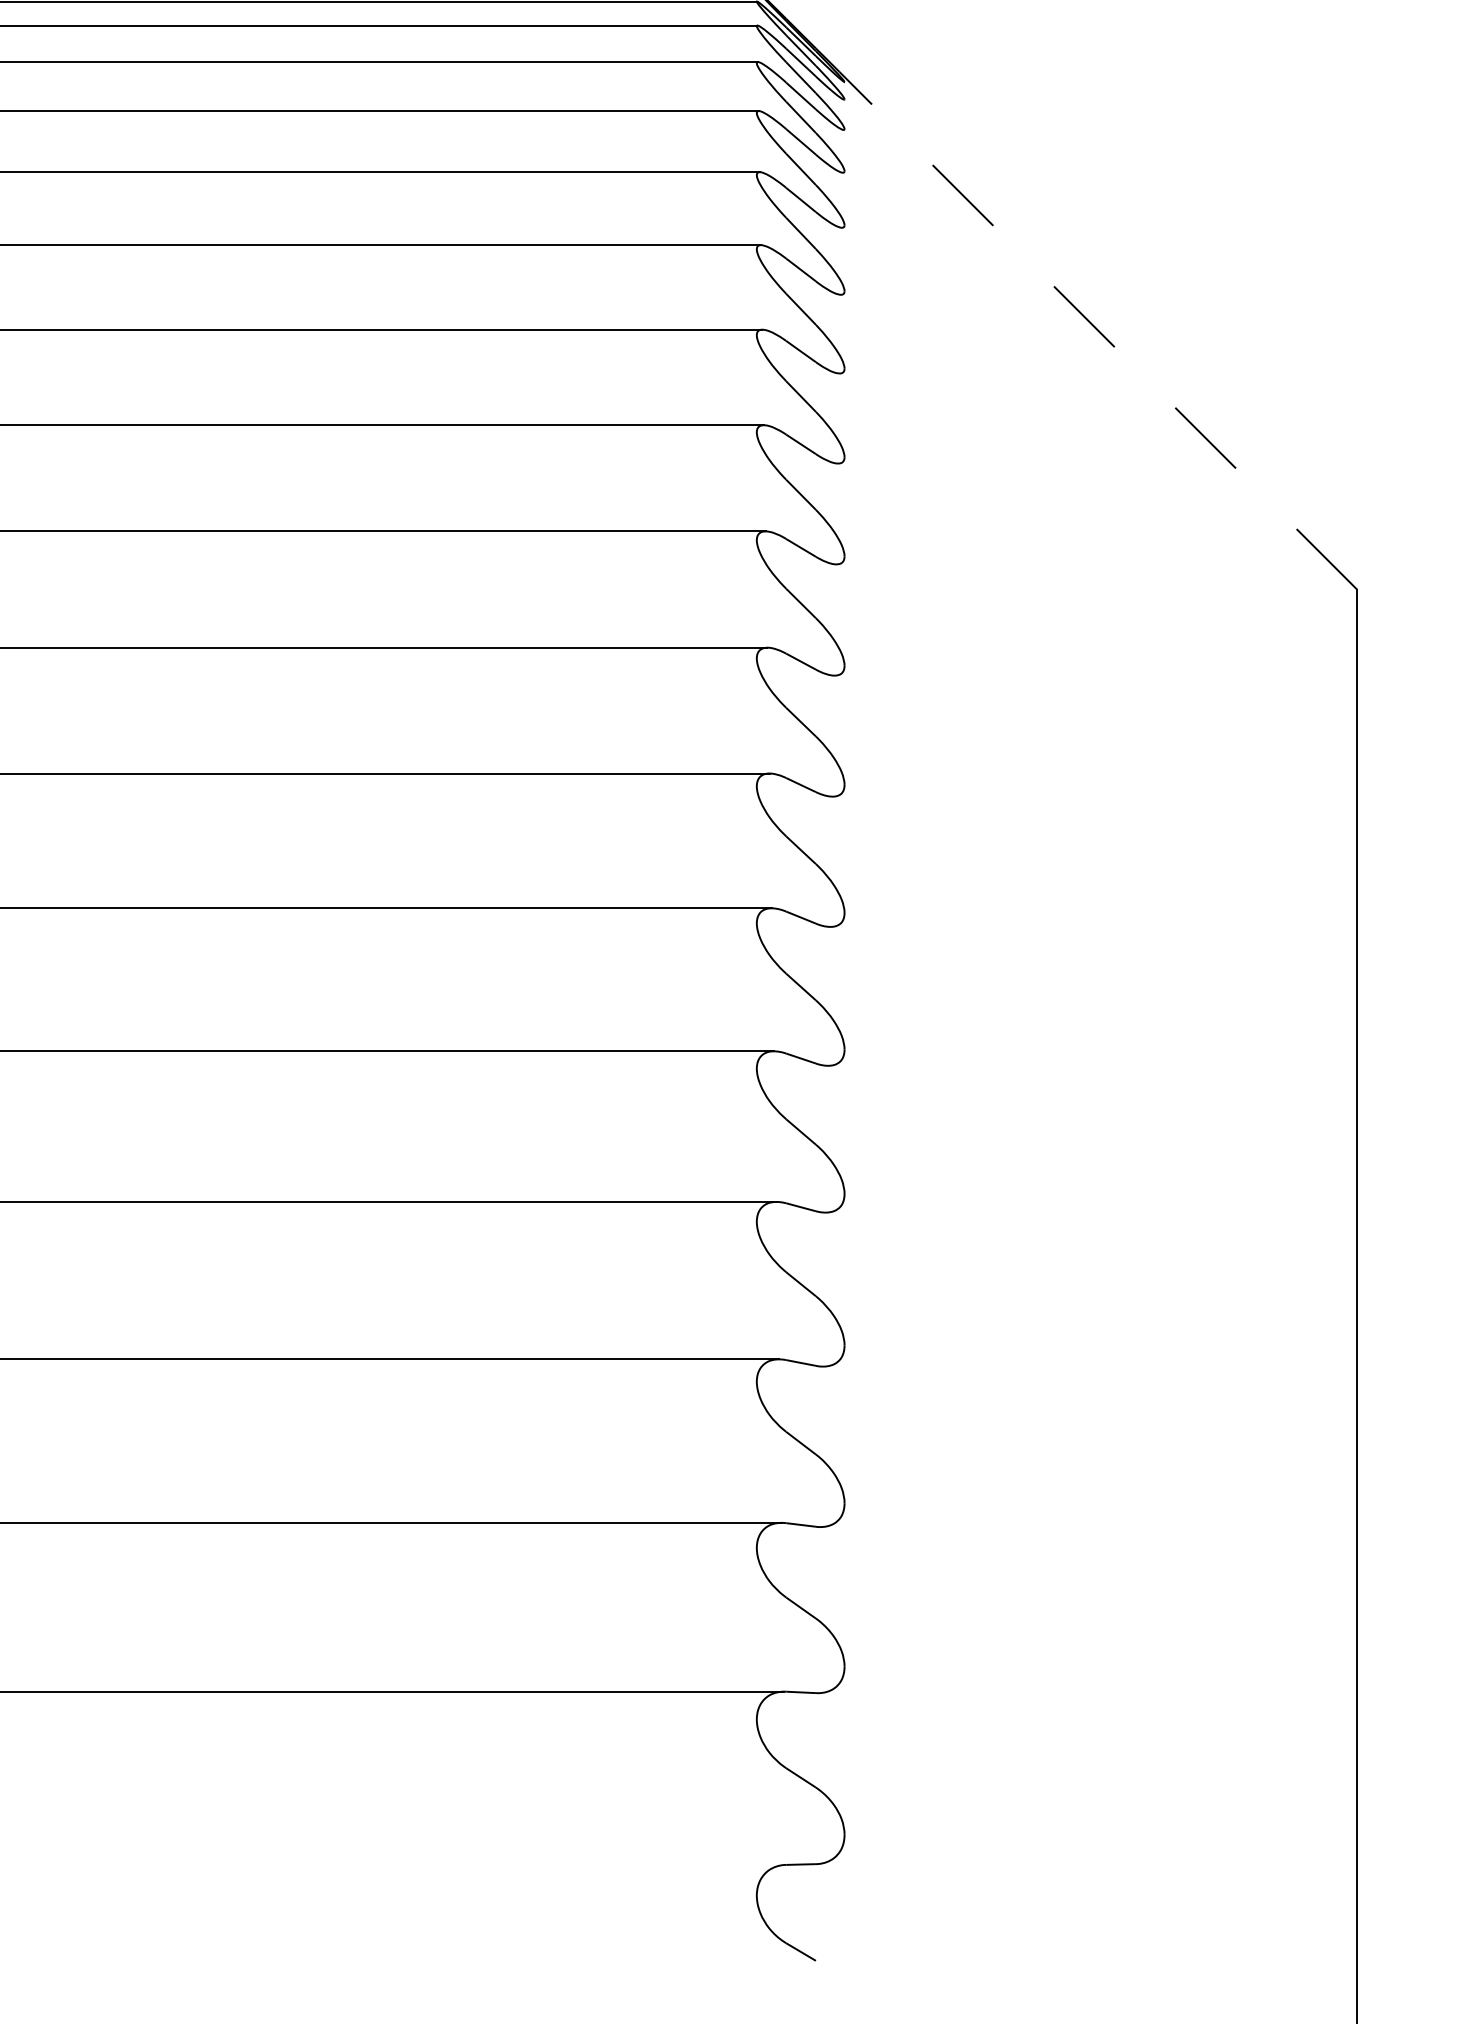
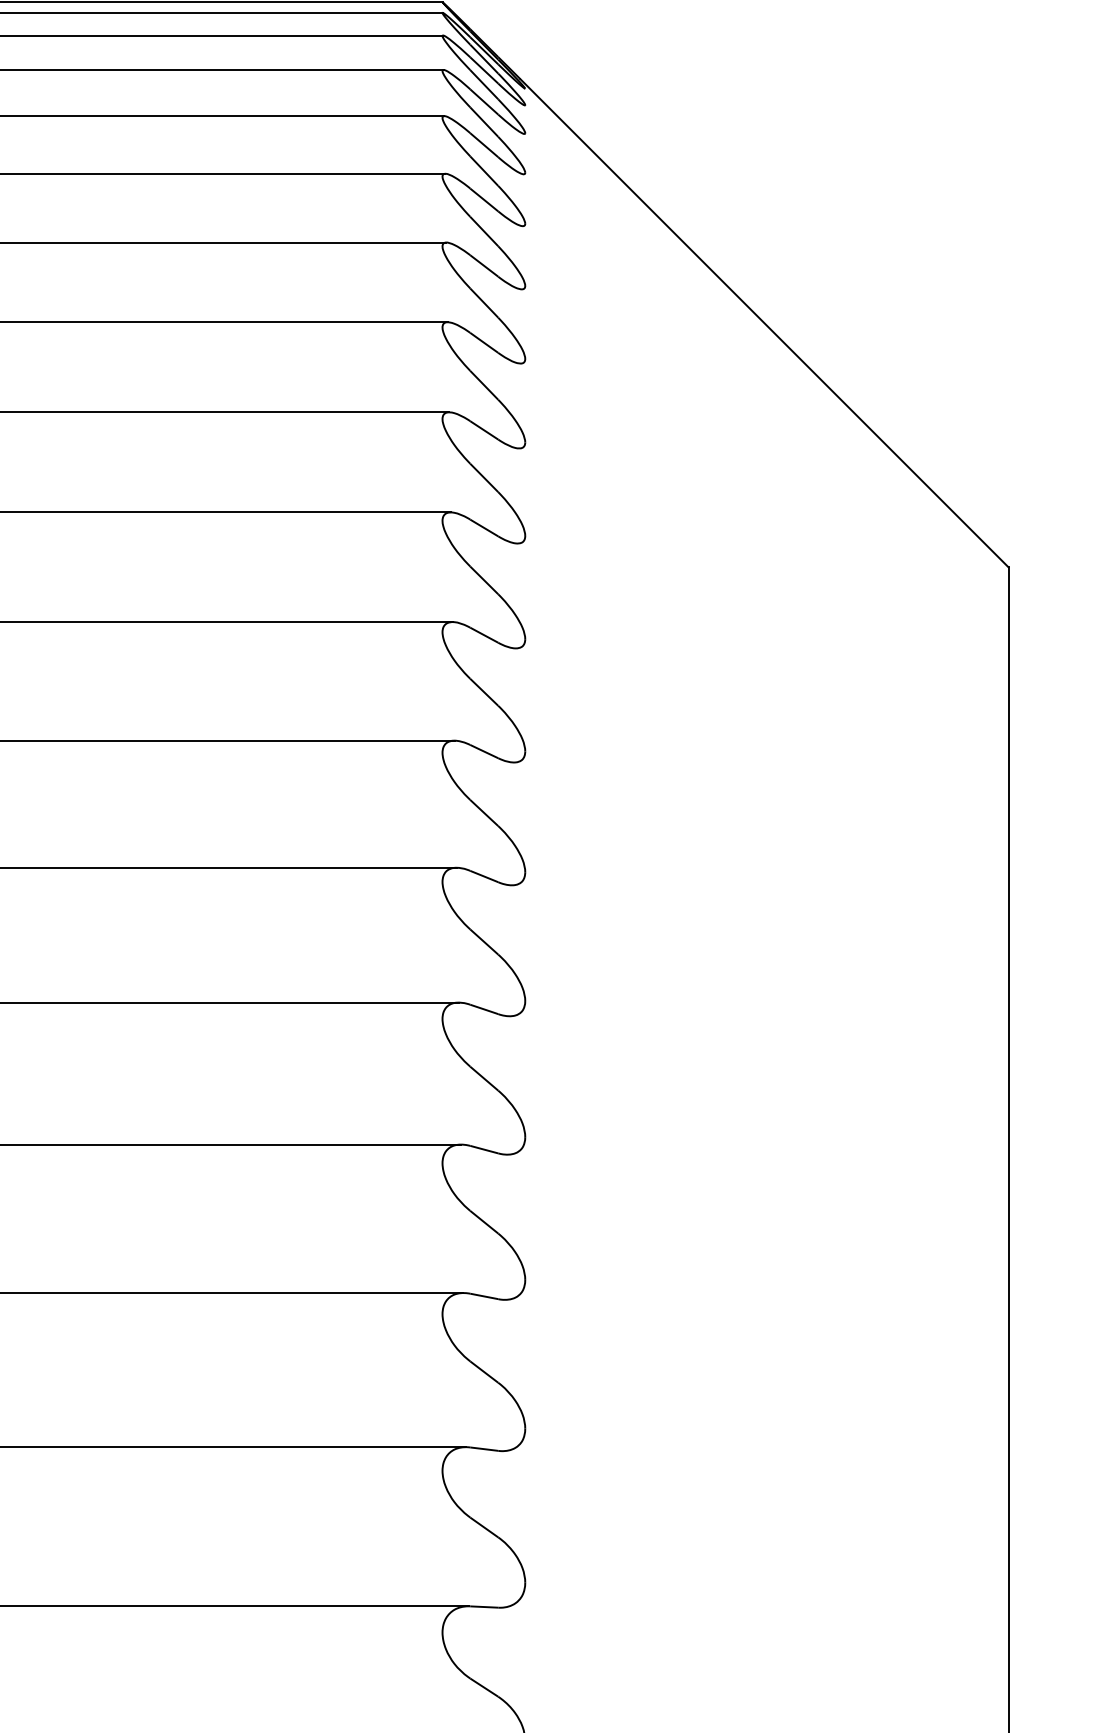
line: (1098, 330) -> (764, 323), dashed -> solid

